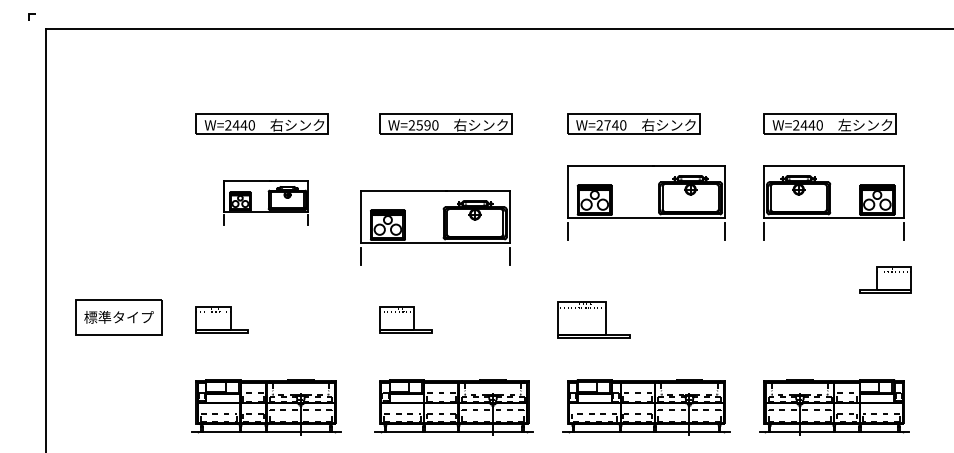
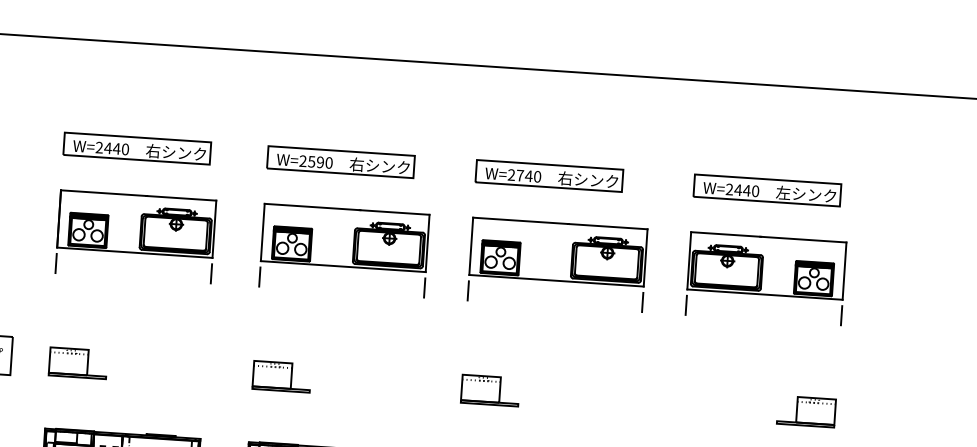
part: (265, 202) -> (134, 236), size x1.67
part: (435, 227) -> (344, 249), moved
part: (885, 279) -> (806, 411), moved
part: (593, 319) -> (490, 390), size x0.71

